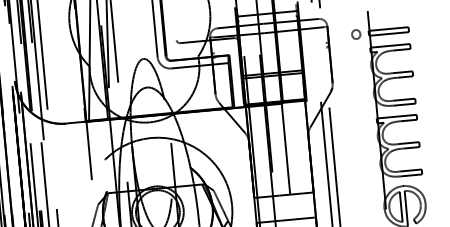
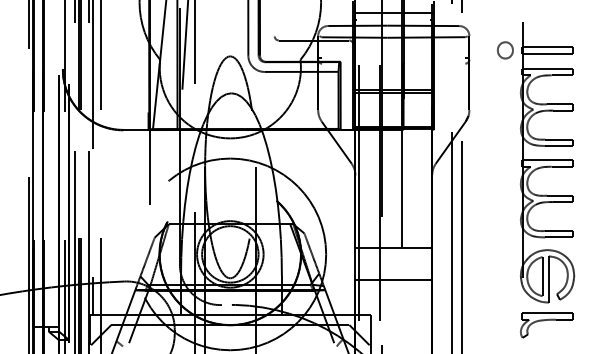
part: (356, 34) -> (505, 50), size x1.4

